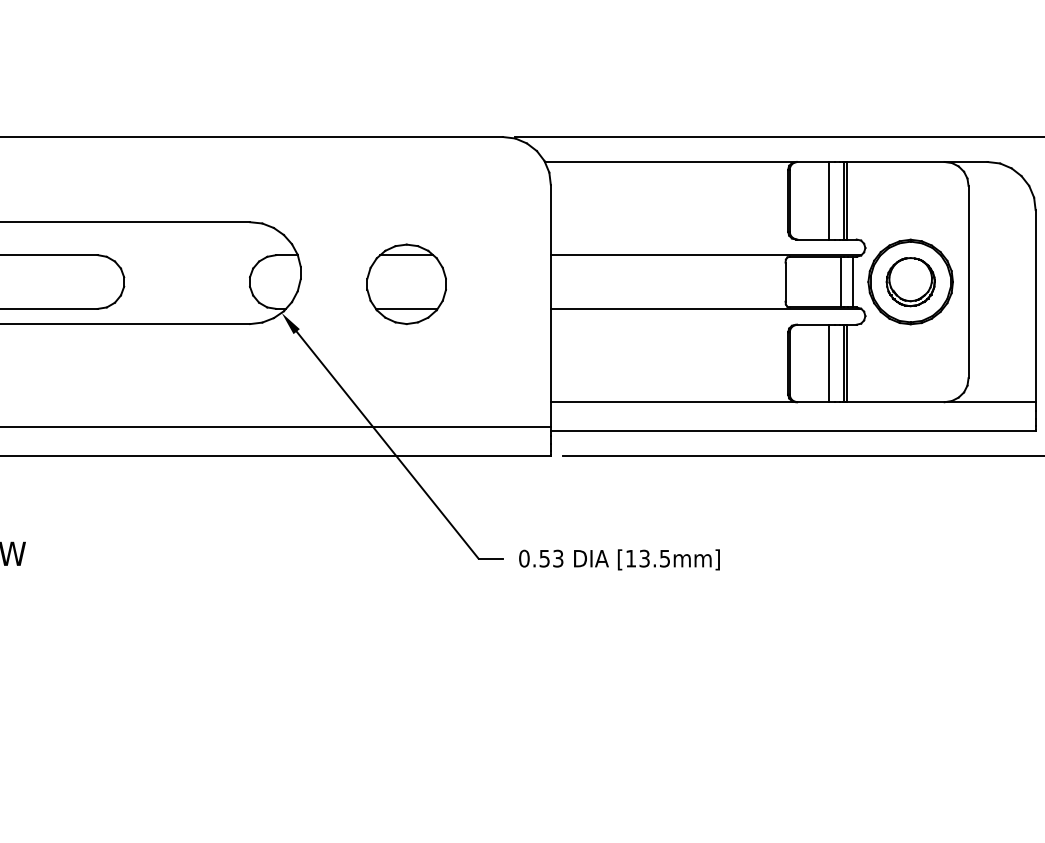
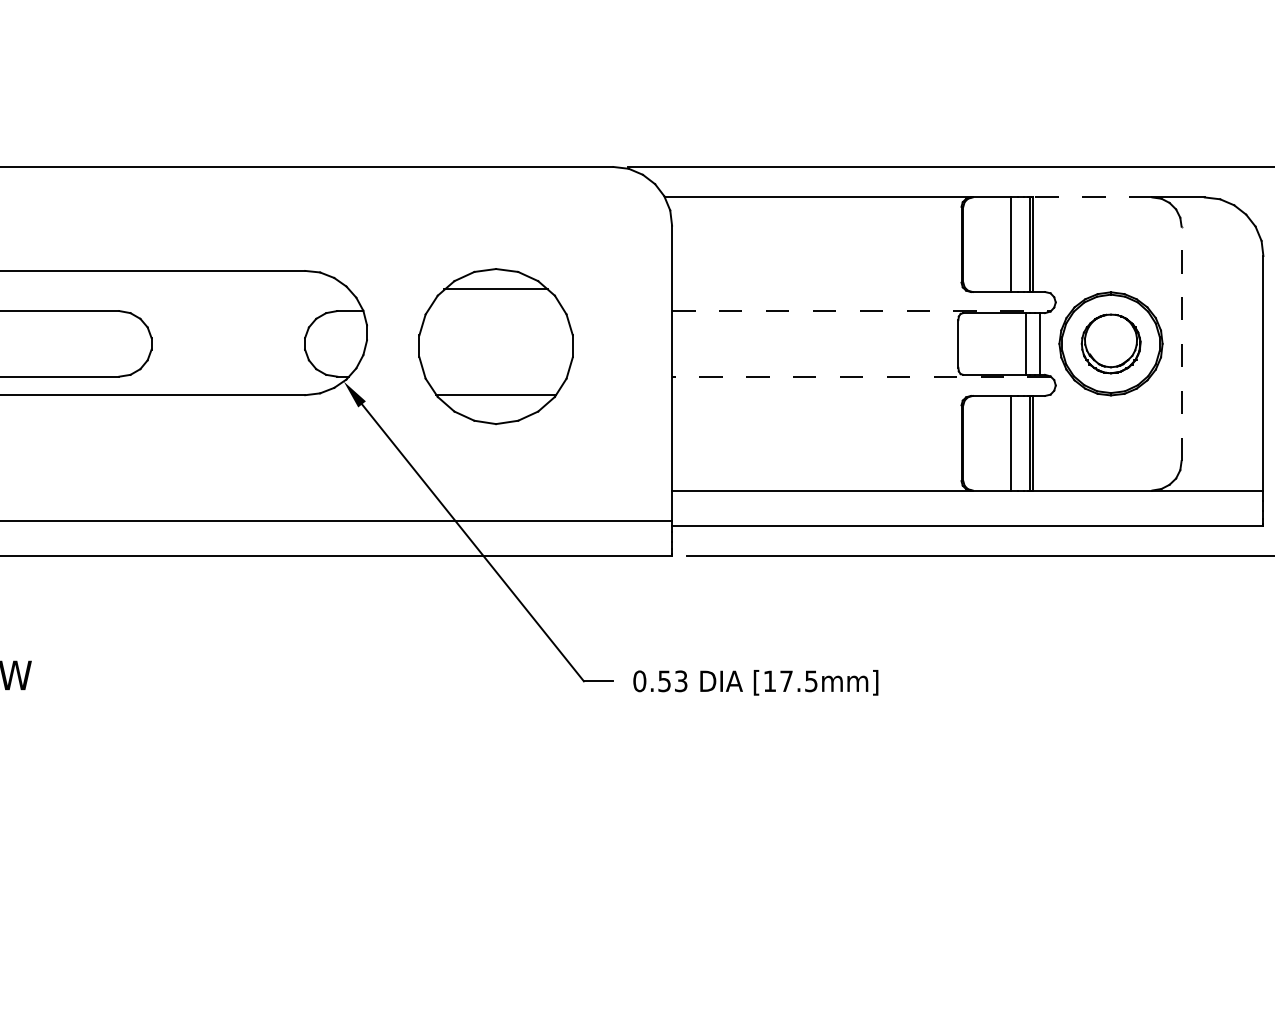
line: (895, 162) -> (1092, 197), solid -> dashed
line: (706, 255) -> (861, 311), solid -> dashed
line: (968, 281) -> (1181, 343), solid -> dashed
part: (406, 284) -> (496, 346), size x1.6
line: (705, 308) -> (860, 376), solid -> dashed
text: (644, 558) -> (786, 681), [13.5mm] -> [17.5mm]

